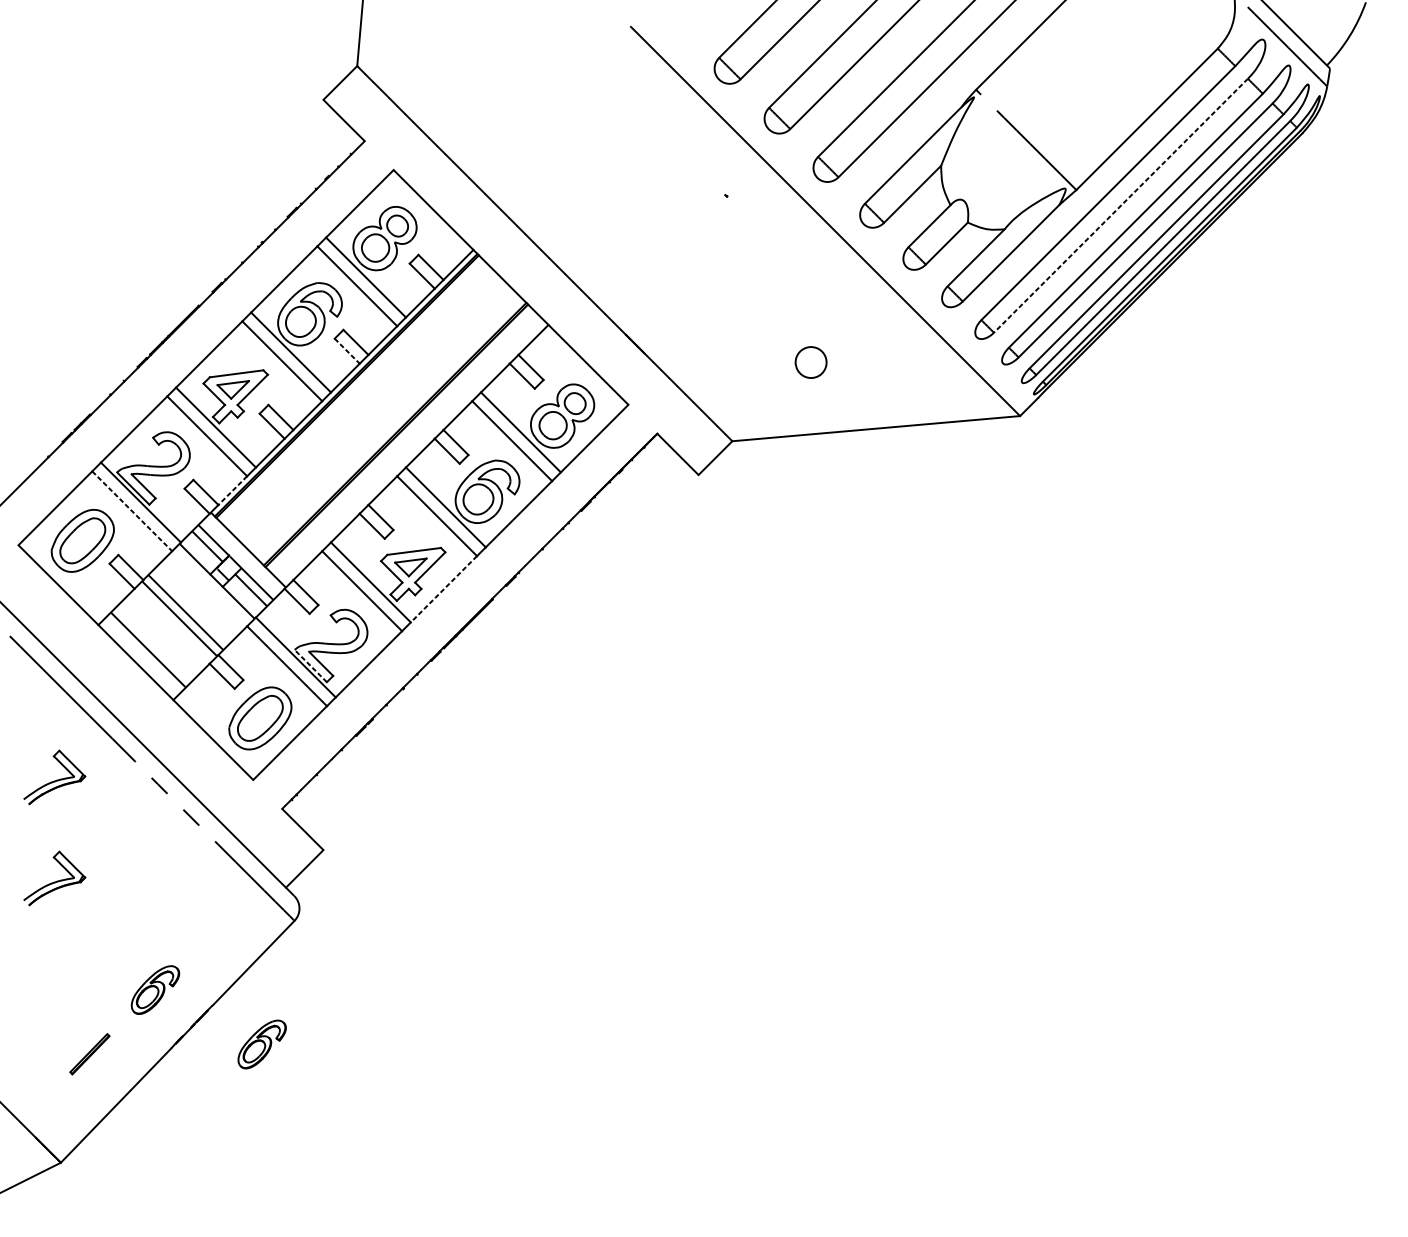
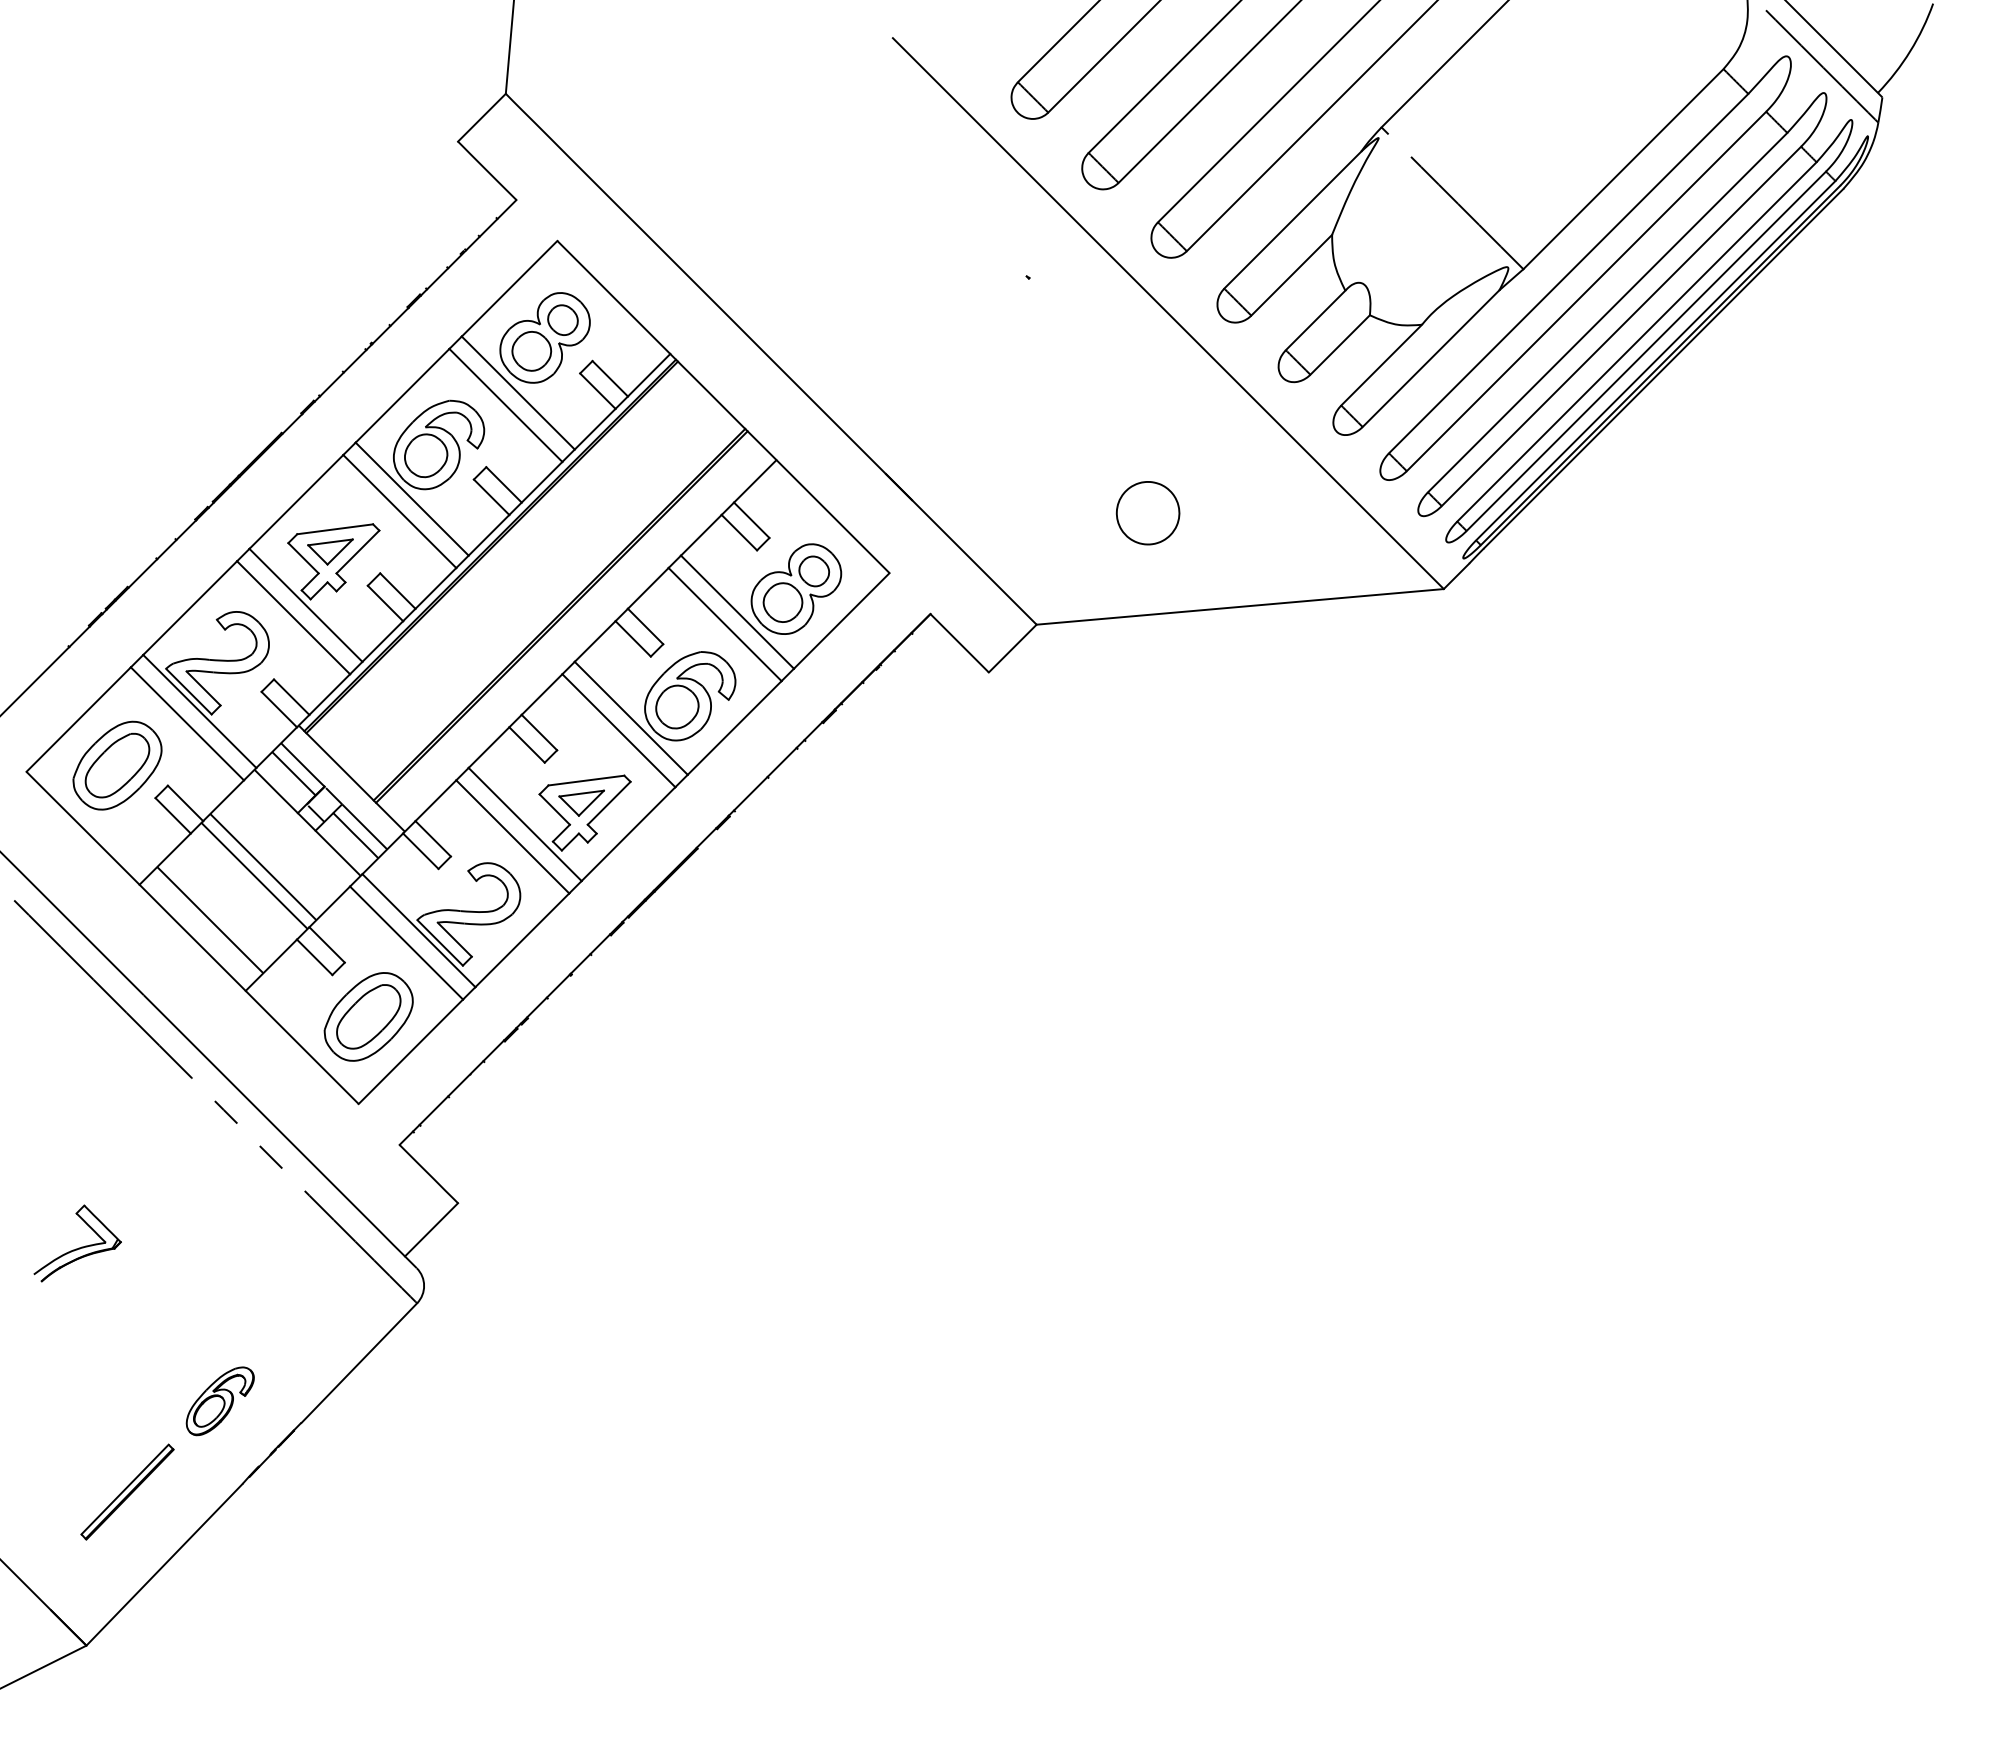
line: (1120, 205) -> (1586, 291), dashed -> solid
line: (347, 351) -> (491, 497), dashed -> solid
part: (810, 362) -> (1147, 513), size x1.43
line: (232, 490) -> (329, 694), dashed -> solid
line: (132, 511) -> (187, 723), dashed -> solid
line: (443, 589) -> (628, 834), dashed -> solid
line: (310, 665) -> (439, 942), dashed -> solid
part: (54, 777) -> (77, 1100), removed
part: (261, 1044) -> (370, 1478), removed
part: (89, 1053) -> (127, 1491), size x1.67

